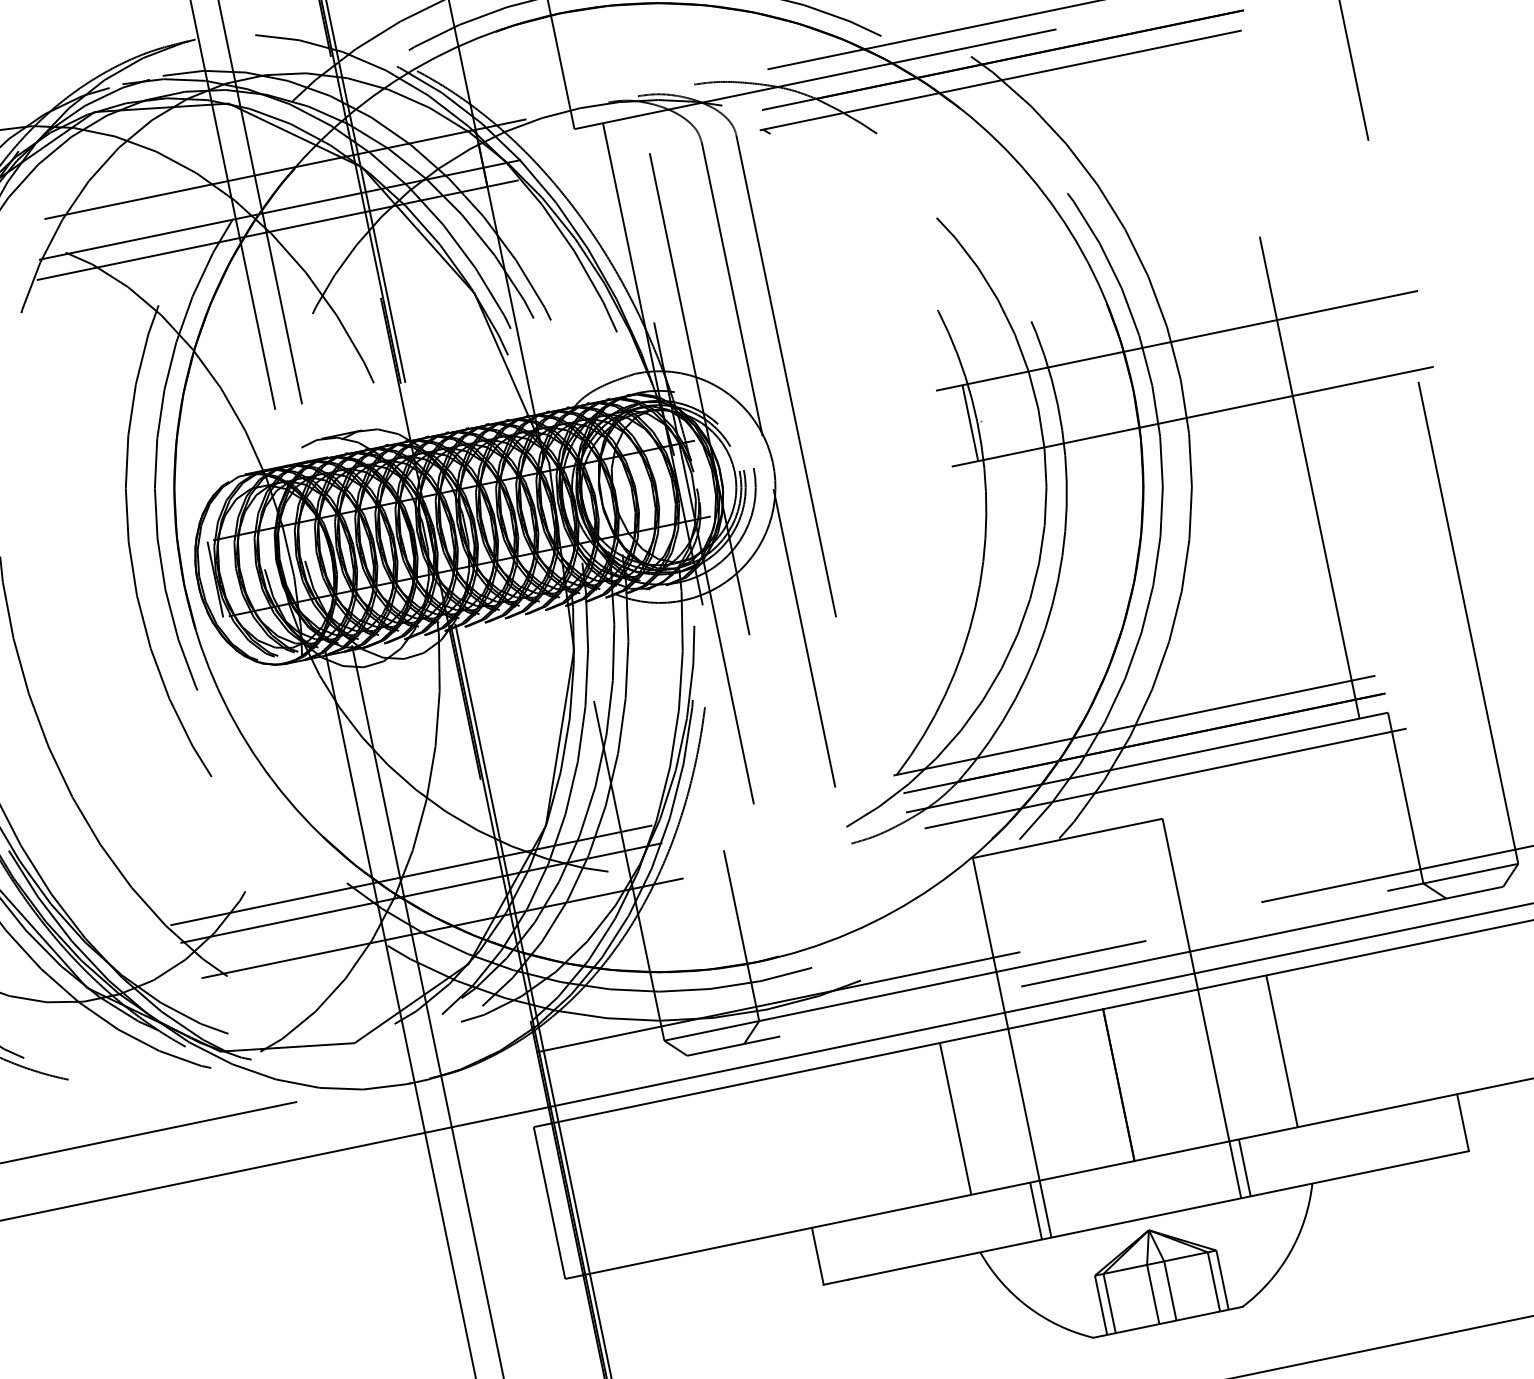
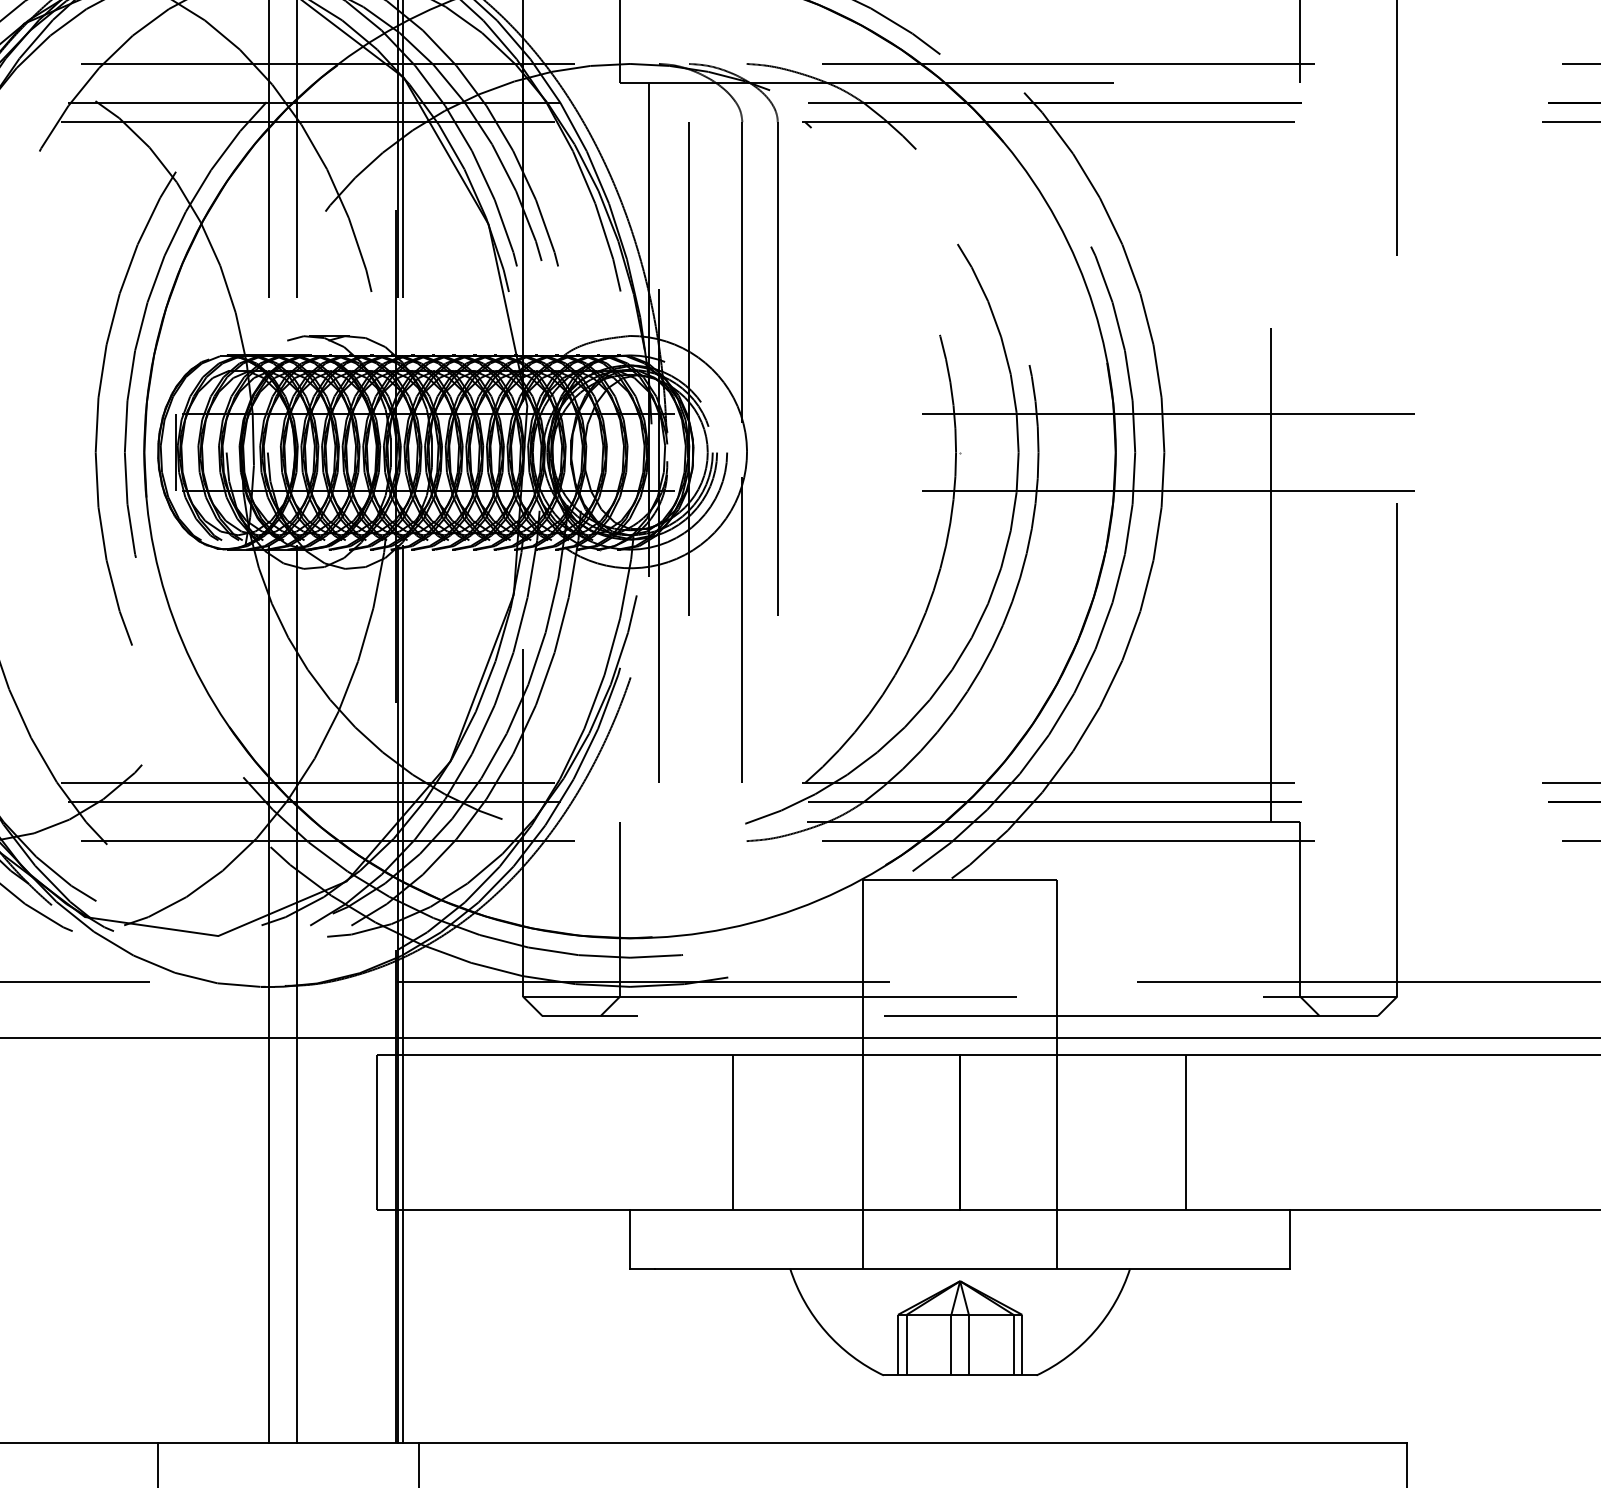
line: (969, 423) -> (948, 452), removed
line: (1282, 1051) -> (1186, 1132), moved
line: (956, 1118) -> (733, 1132), moved
line: (1245, 1167) -> (1067, 1239), removed
line: (1036, 1211) -> (853, 1239), removed

